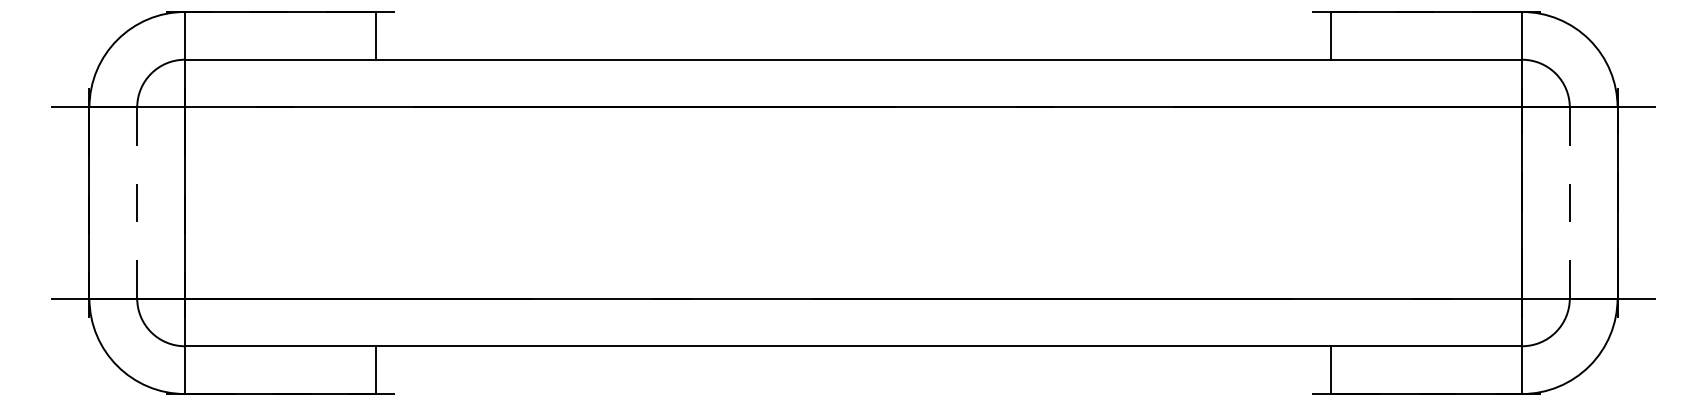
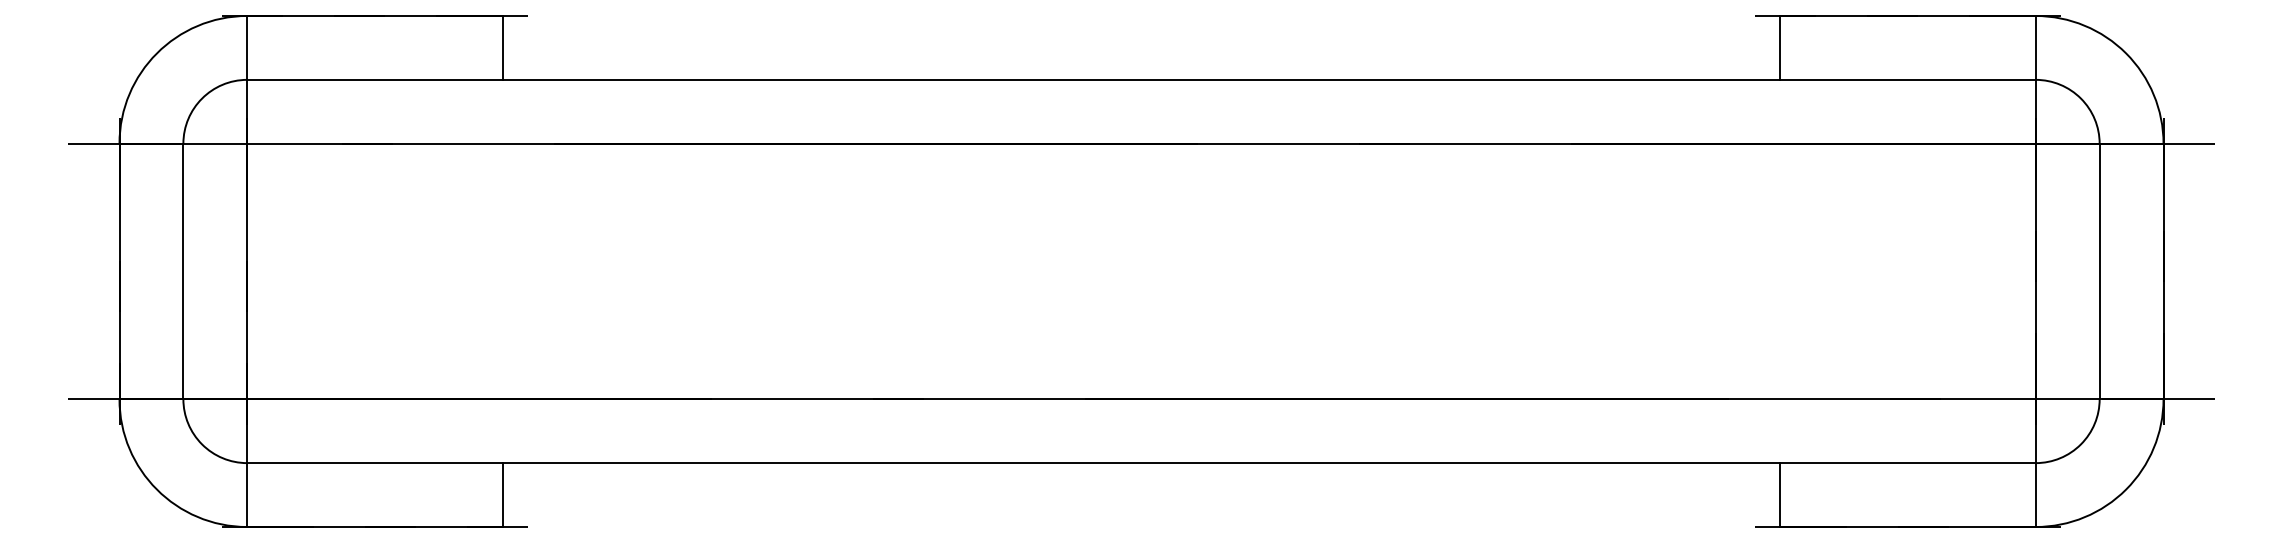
line: (137, 202) -> (183, 270), dashed -> solid
line: (1569, 202) -> (2099, 270), dashed -> solid

